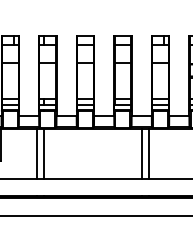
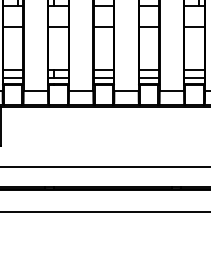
line: (36, 153) -> (44, 136), removed
line: (44, 153) -> (54, 136), removed
line: (141, 153) -> (171, 136), removed
line: (149, 153) -> (181, 136), removed

